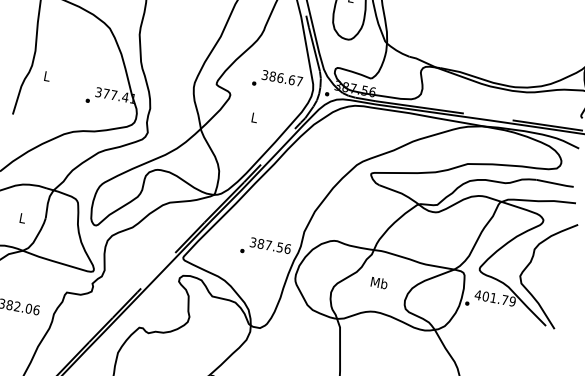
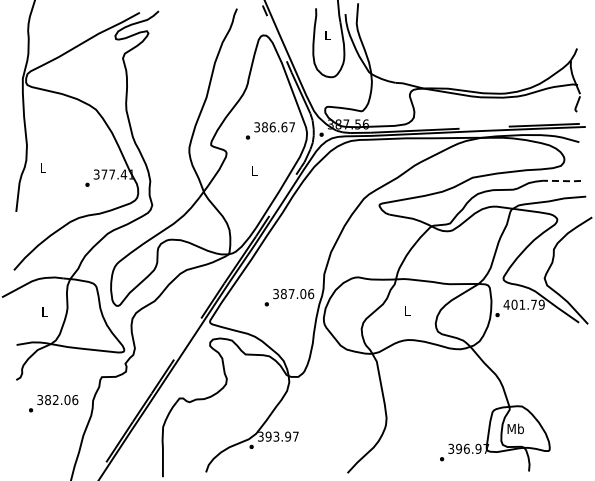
line: (555, 184) -> (562, 181), solid -> dashed
text: (280, 248) -> (303, 294), 387.56 -> 387.06
text: (379, 282) -> (407, 310), Mb -> L

